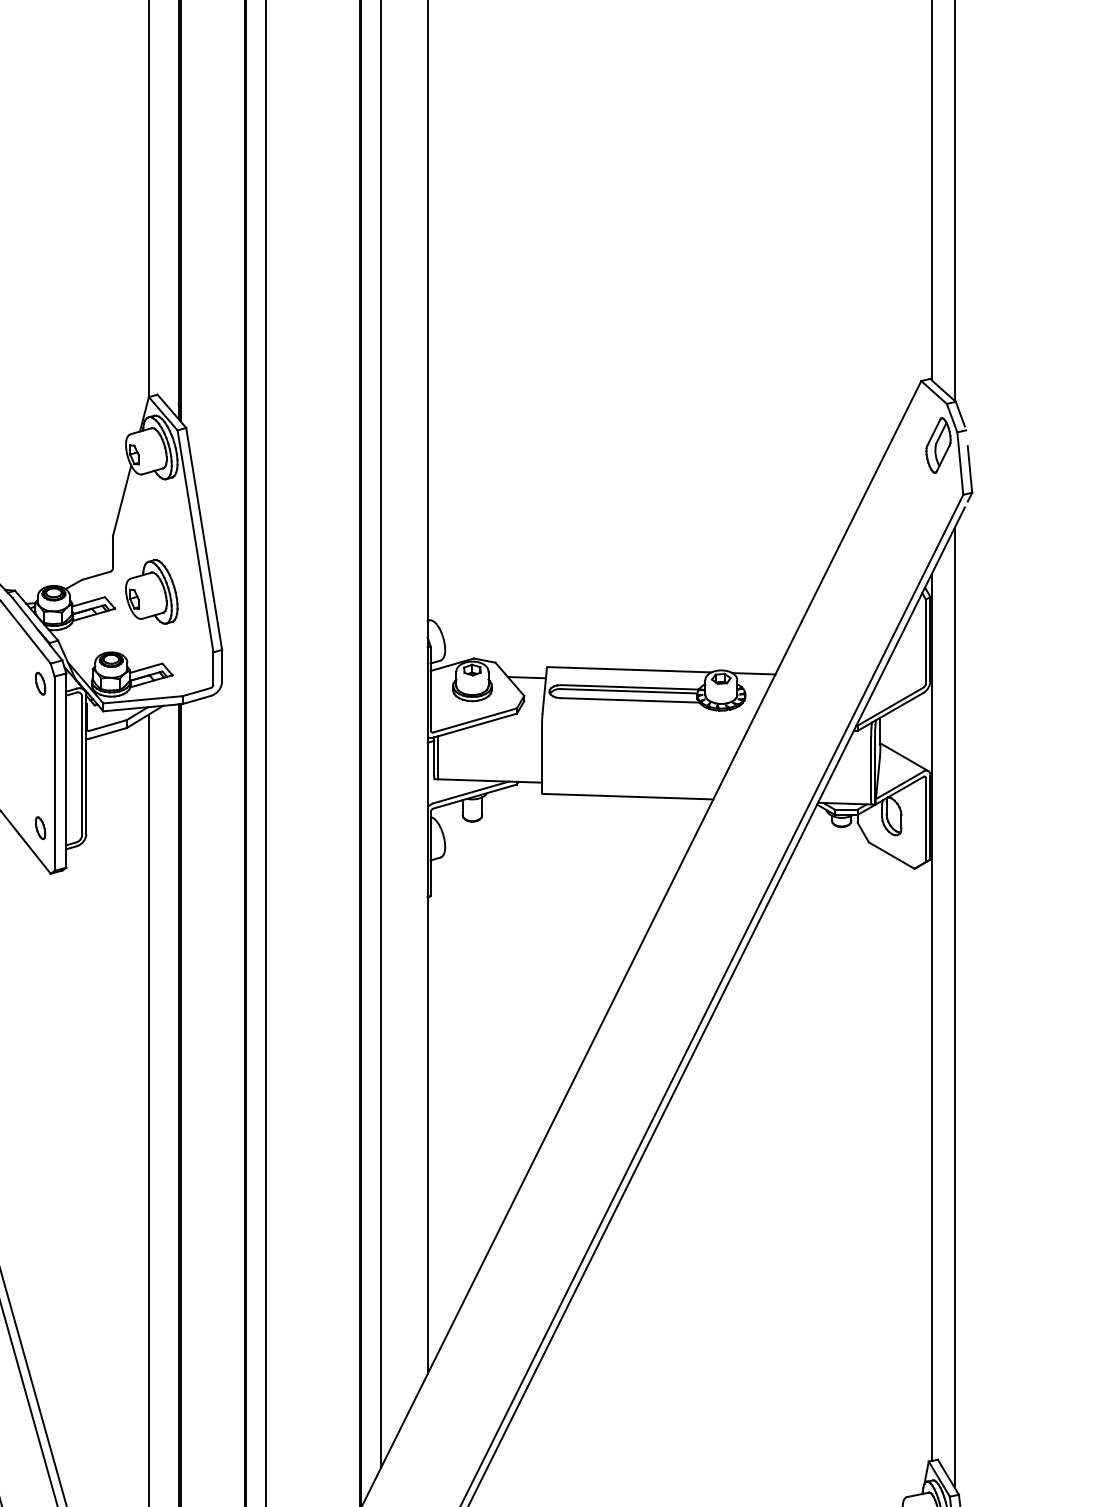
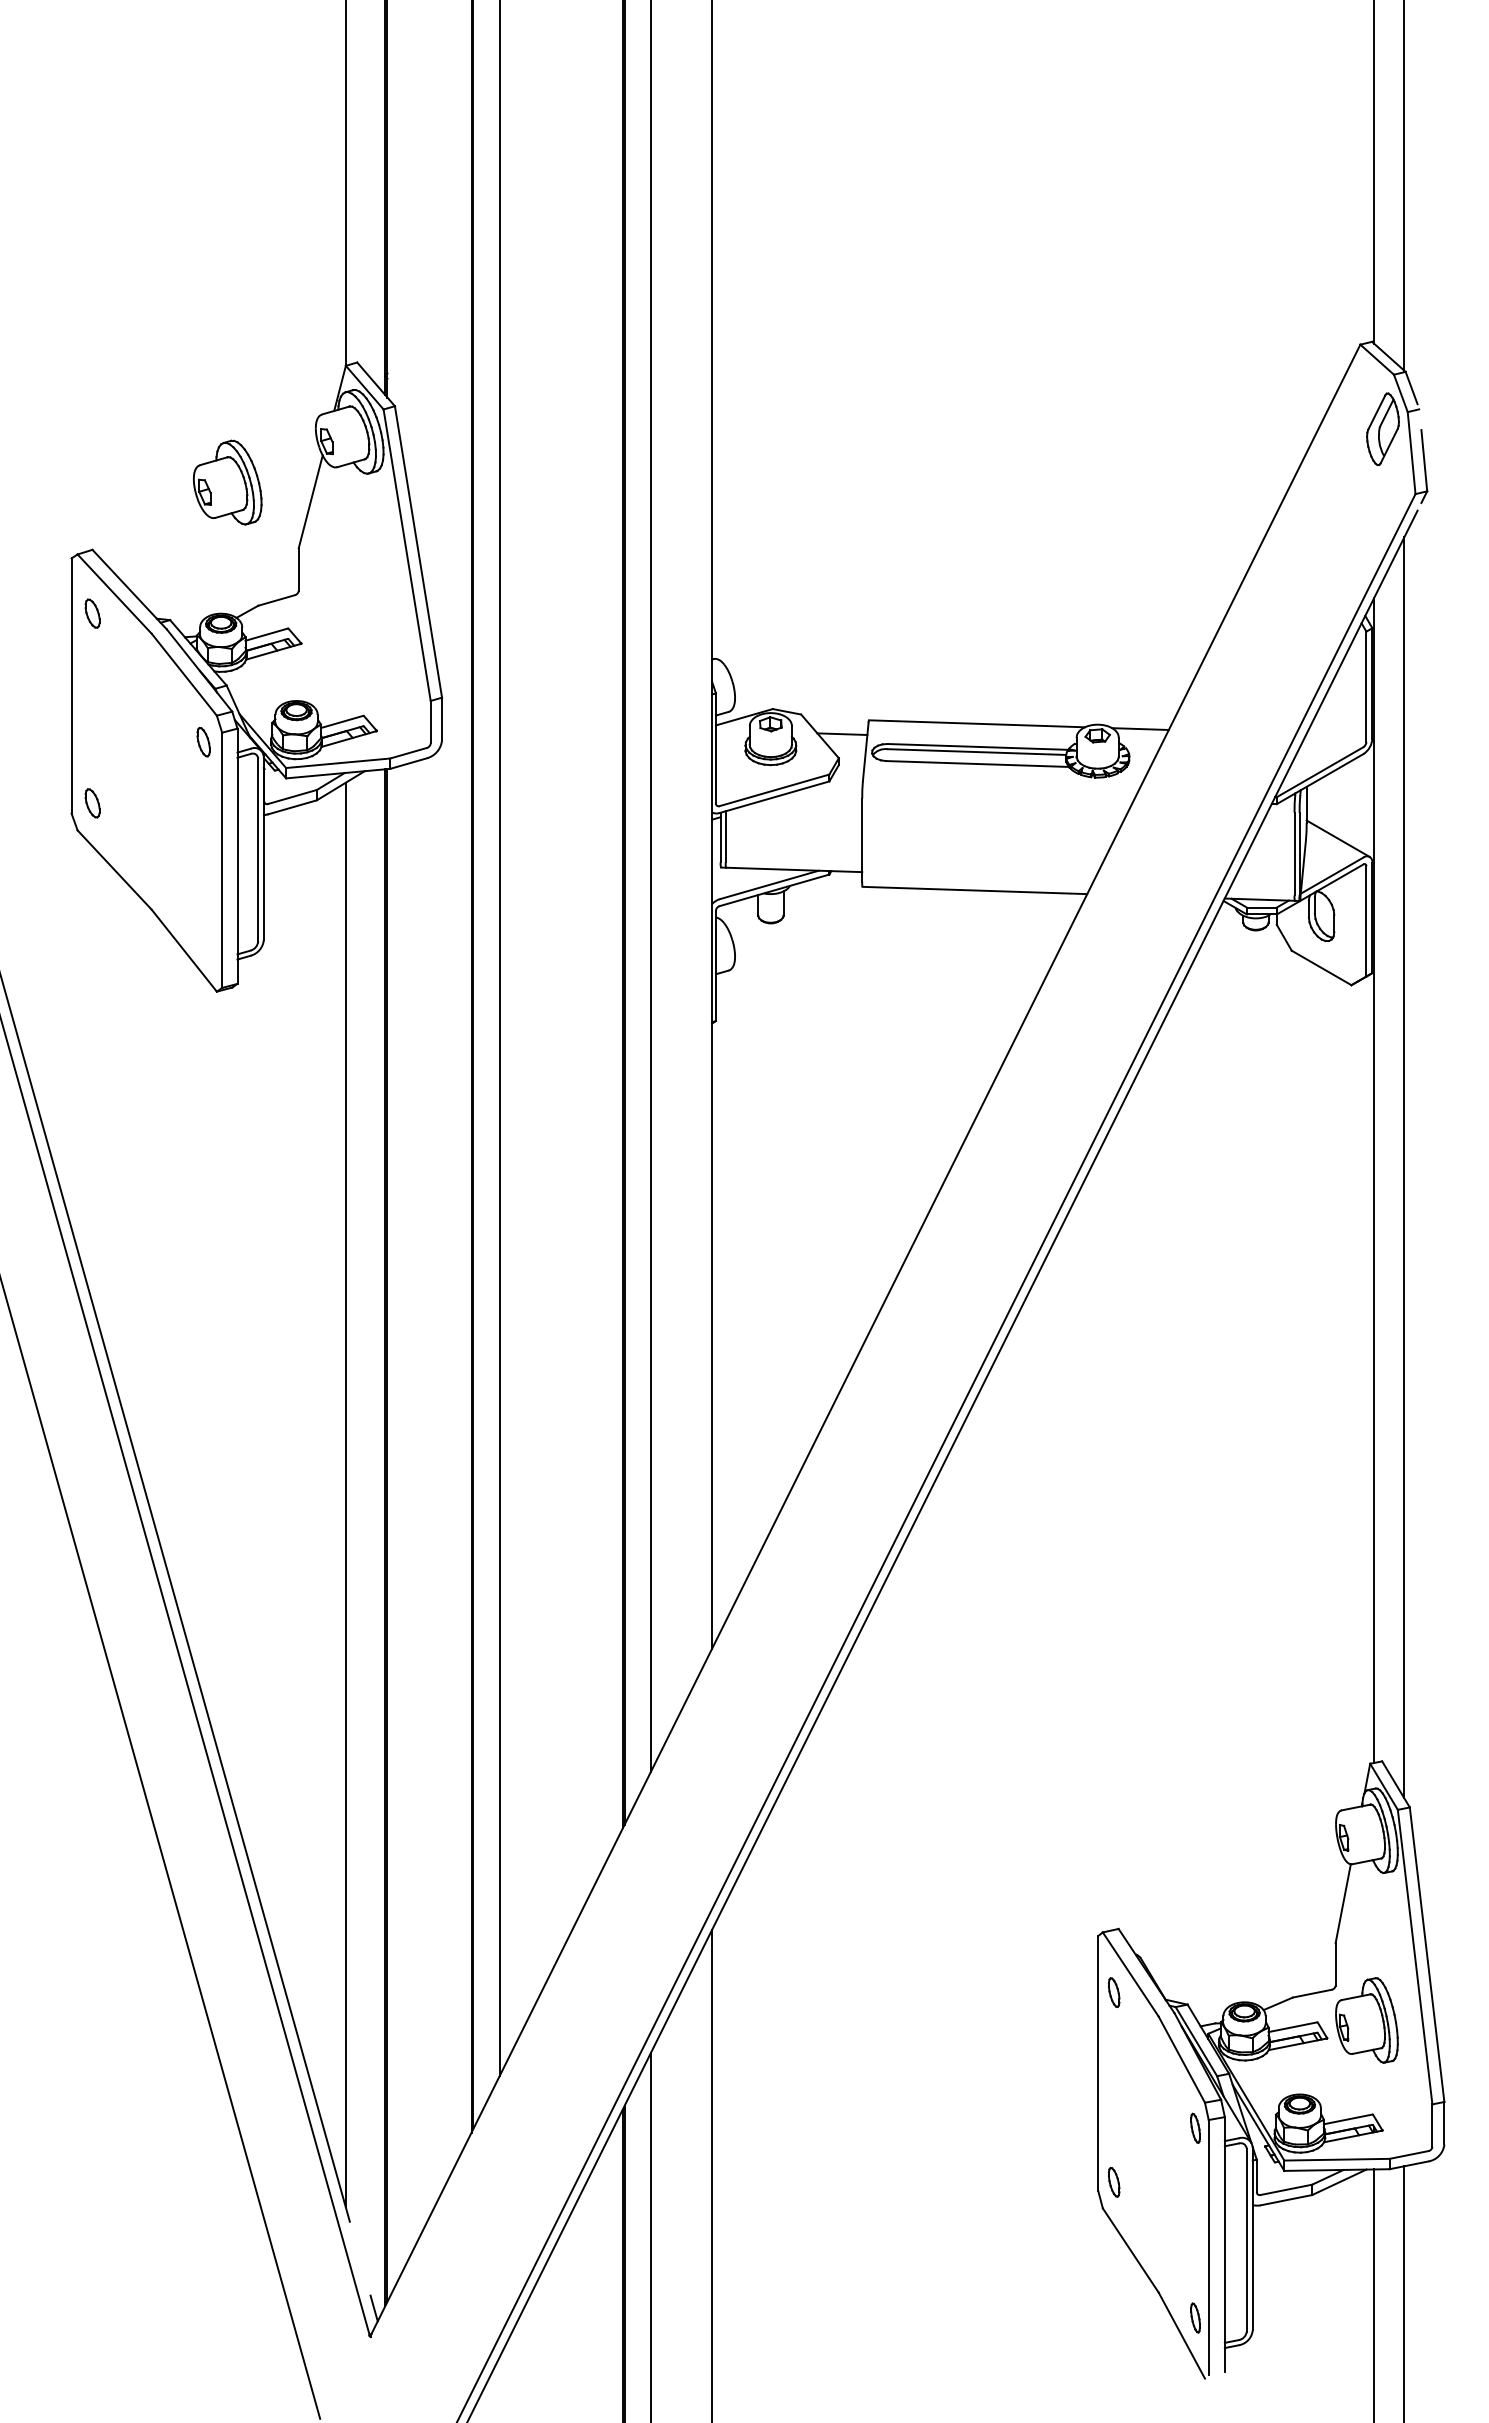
part: (151, 591) -> (227, 482), moved
part: (40, 827) -> (203, 931), removed

